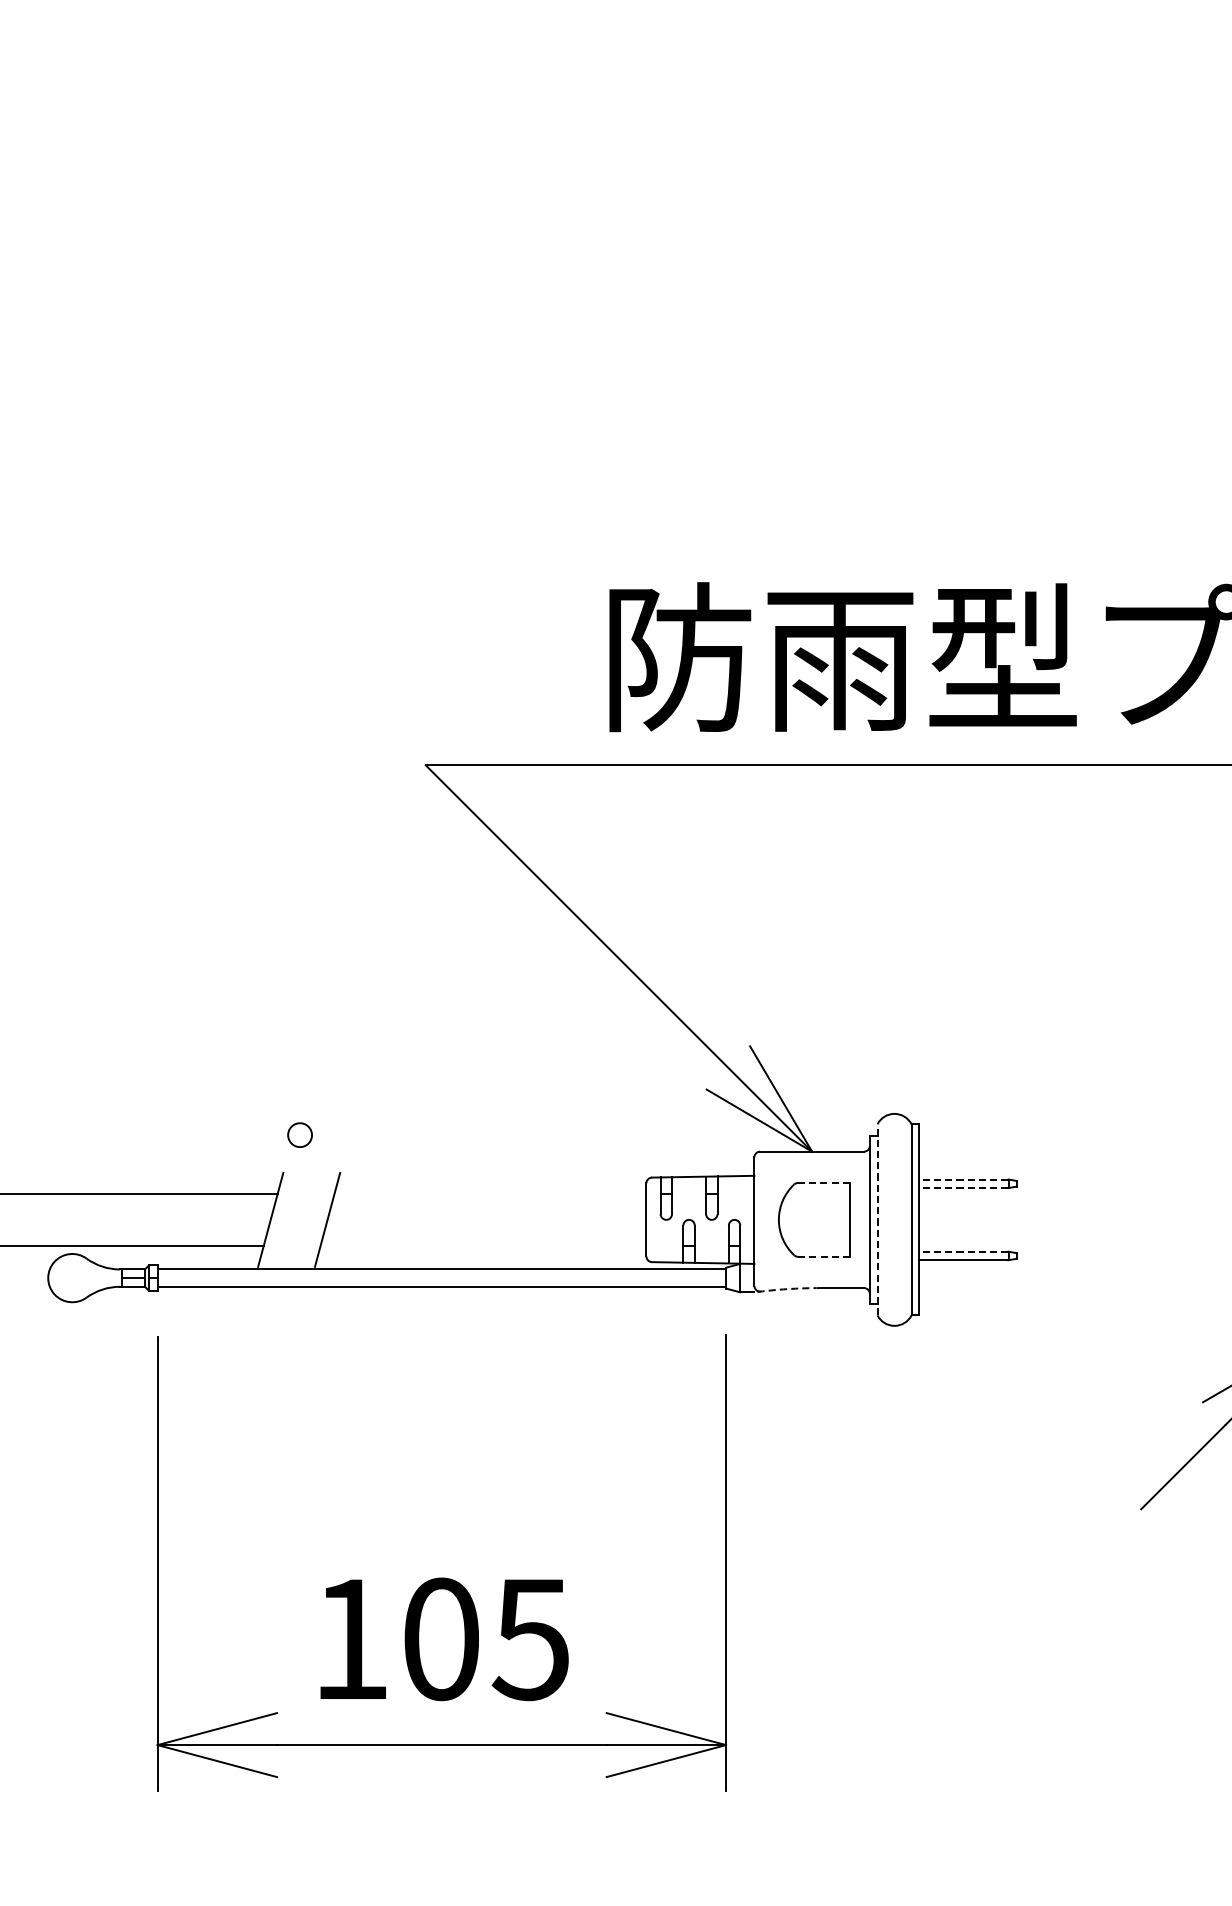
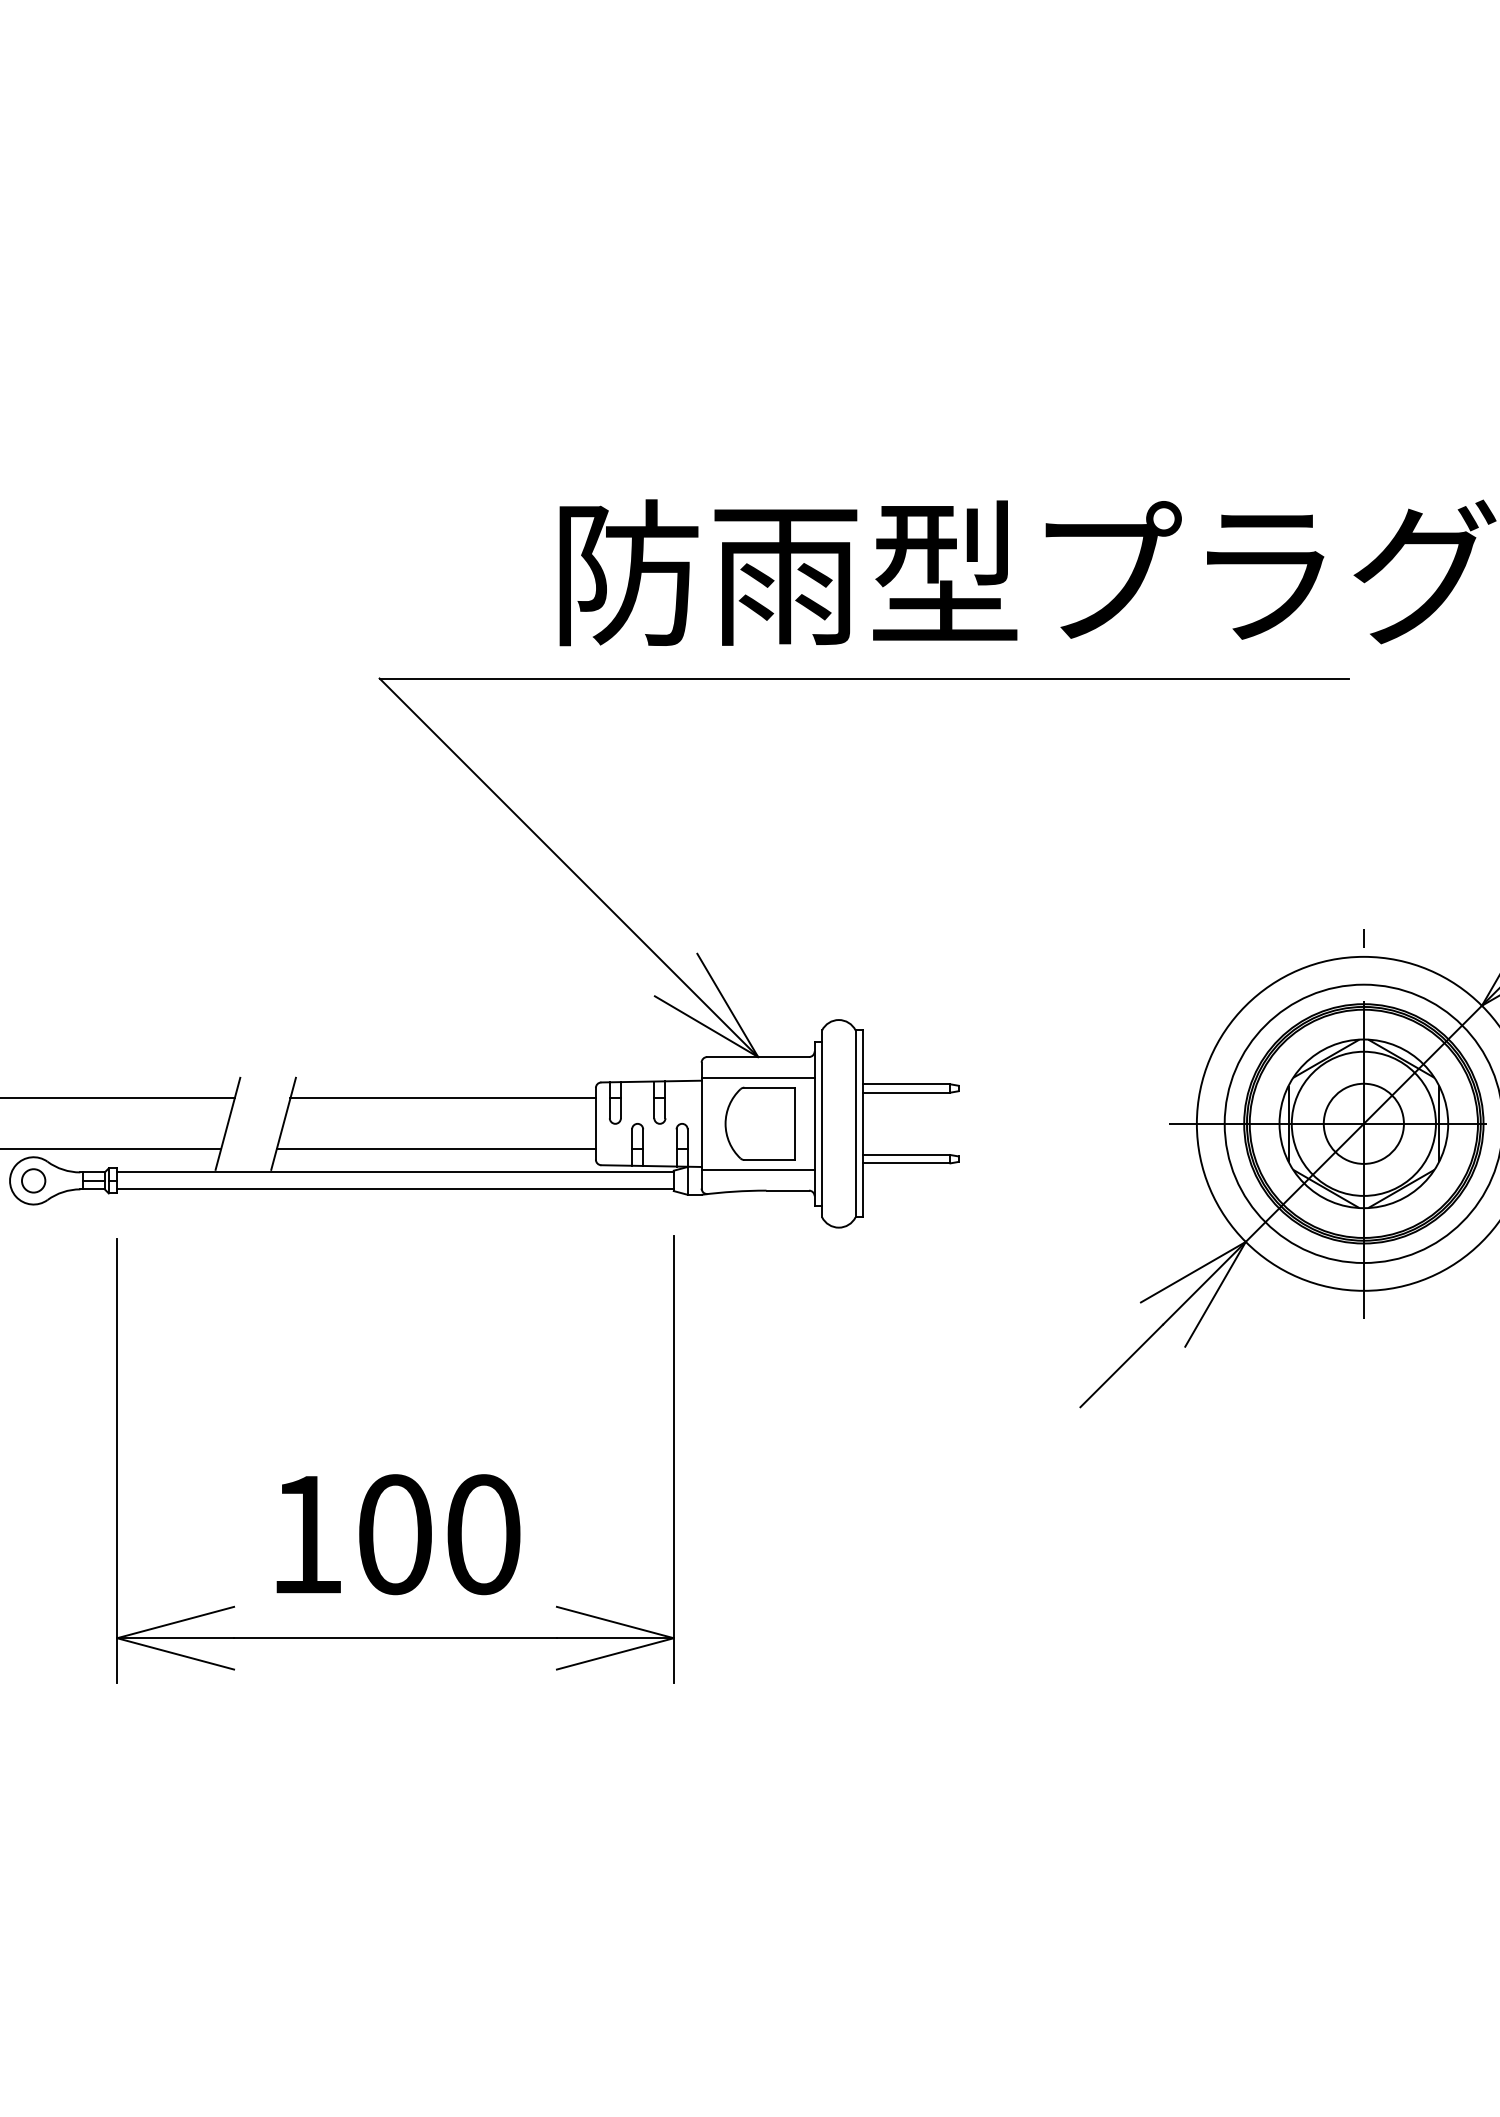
circle: (299, 1134) -> (33, 1180), moved
line: (811, 1173) -> (757, 1078), added
line: (963, 1179) -> (906, 1084), dashed -> solid
line: (823, 1182) -> (769, 1087), dashed -> solid
line: (963, 1187) -> (906, 1092), dashed -> solid
line: (489, 1193) -> (442, 1098), added
line: (877, 1219) -> (822, 1123), dashed -> solid
line: (482, 1246) -> (435, 1149), added
line: (963, 1252) -> (906, 1155), dashed -> solid
line: (824, 1257) -> (770, 1160), dashed -> solid
line: (811, 1266) -> (757, 1169), added
arc: (787, 1288) -> (734, 1191), dashed -> solid
text: (530, 1639) -> (482, 1534), 105 -> 100

